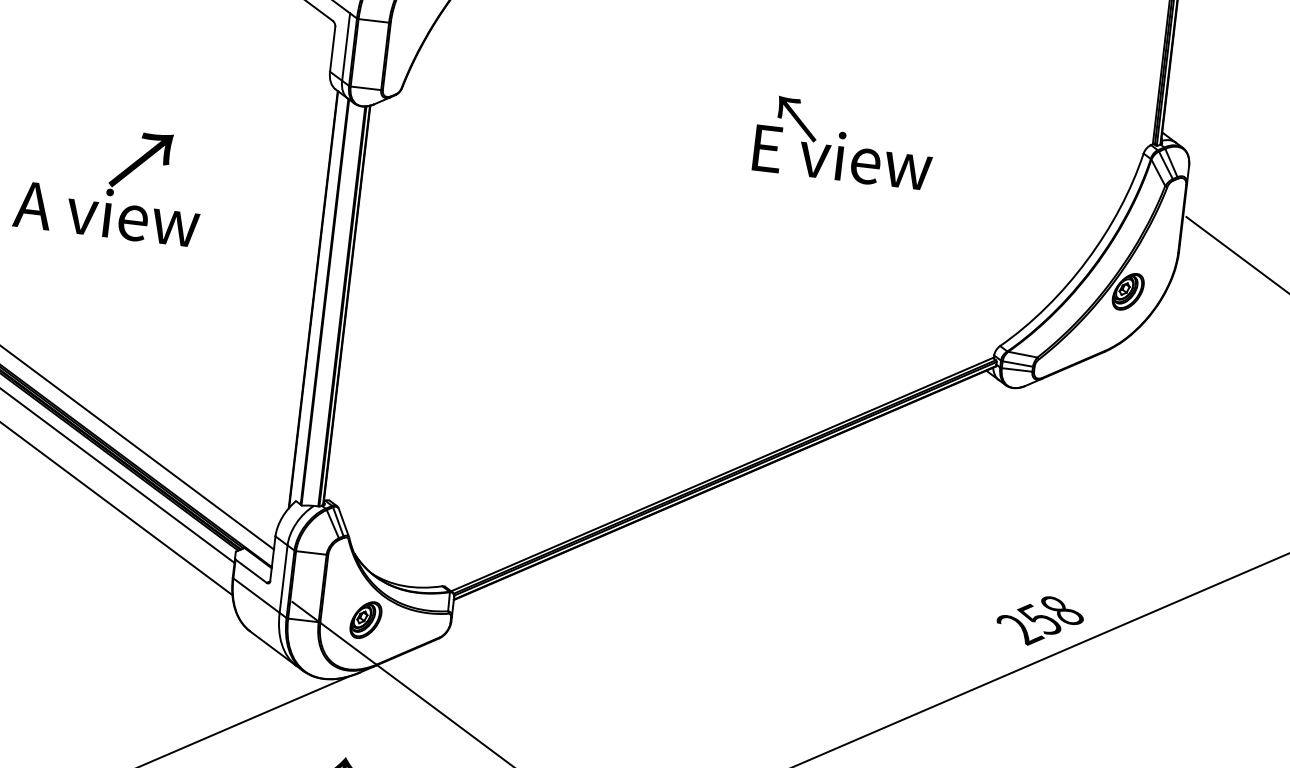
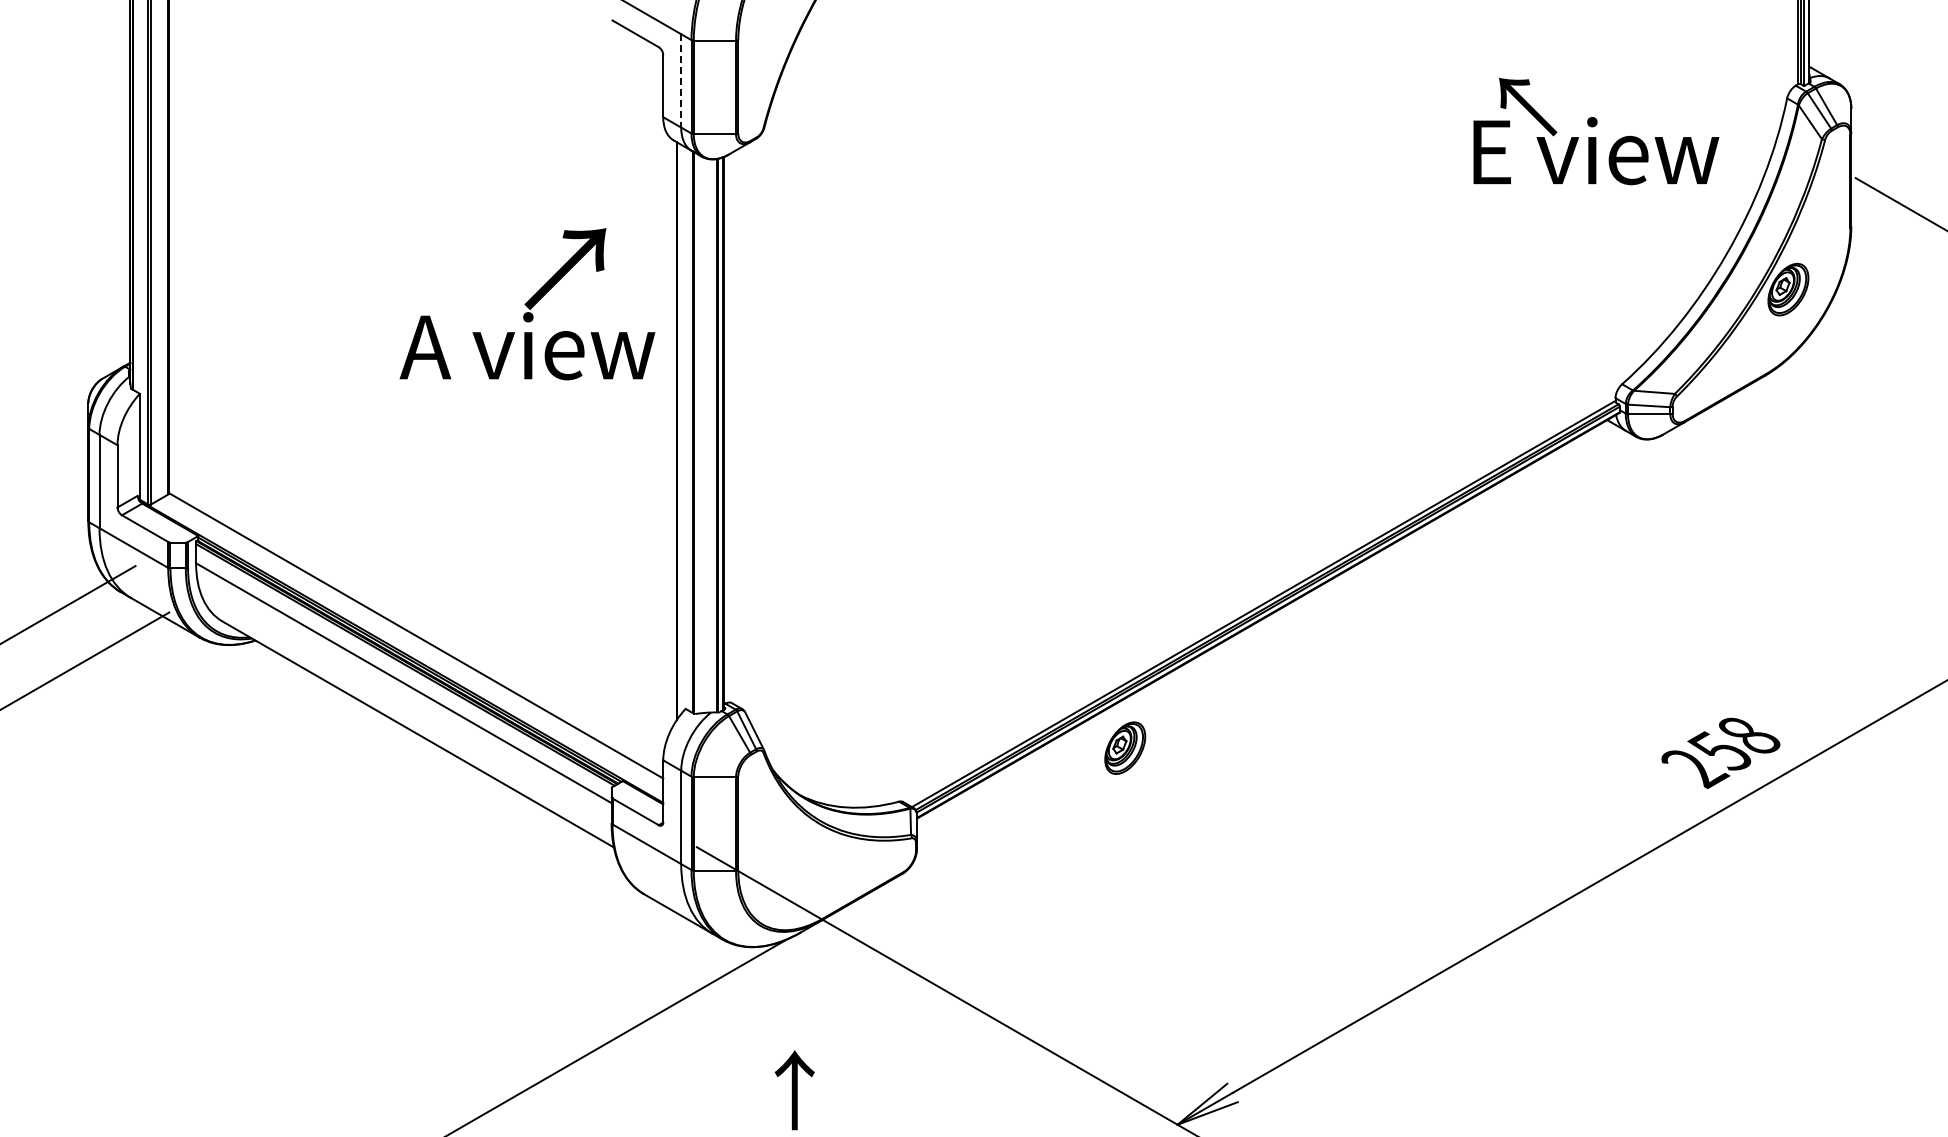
line: (346, 46) -> (681, 80), solid -> dashed
text: (844, 142) -> (1596, 131), moved
text: (110, 183) -> (527, 304), moved
part: (366, 619) -> (1125, 747), moved

